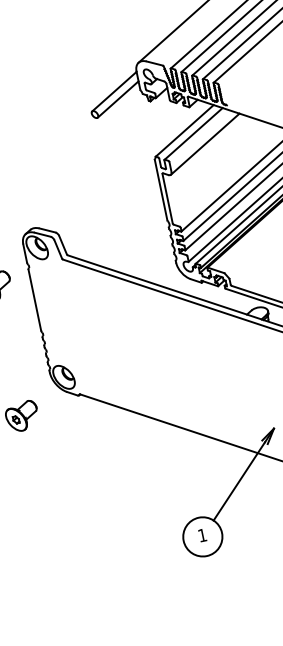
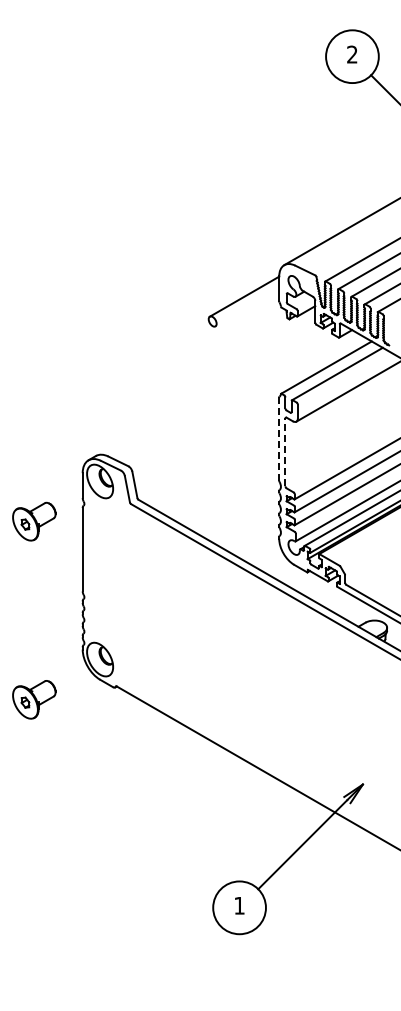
line: (118, 99) -> (247, 307), removed
line: (161, 190) -> (279, 439), solid -> dashed
line: (167, 198) -> (285, 452), solid -> dashed

